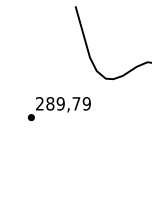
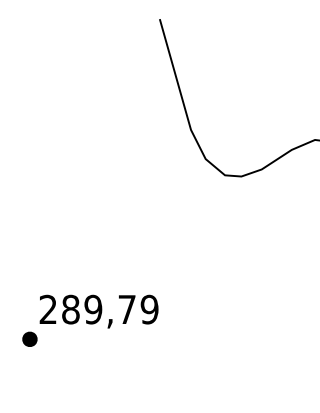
text: (59, 109) -> (90, 321), moved

